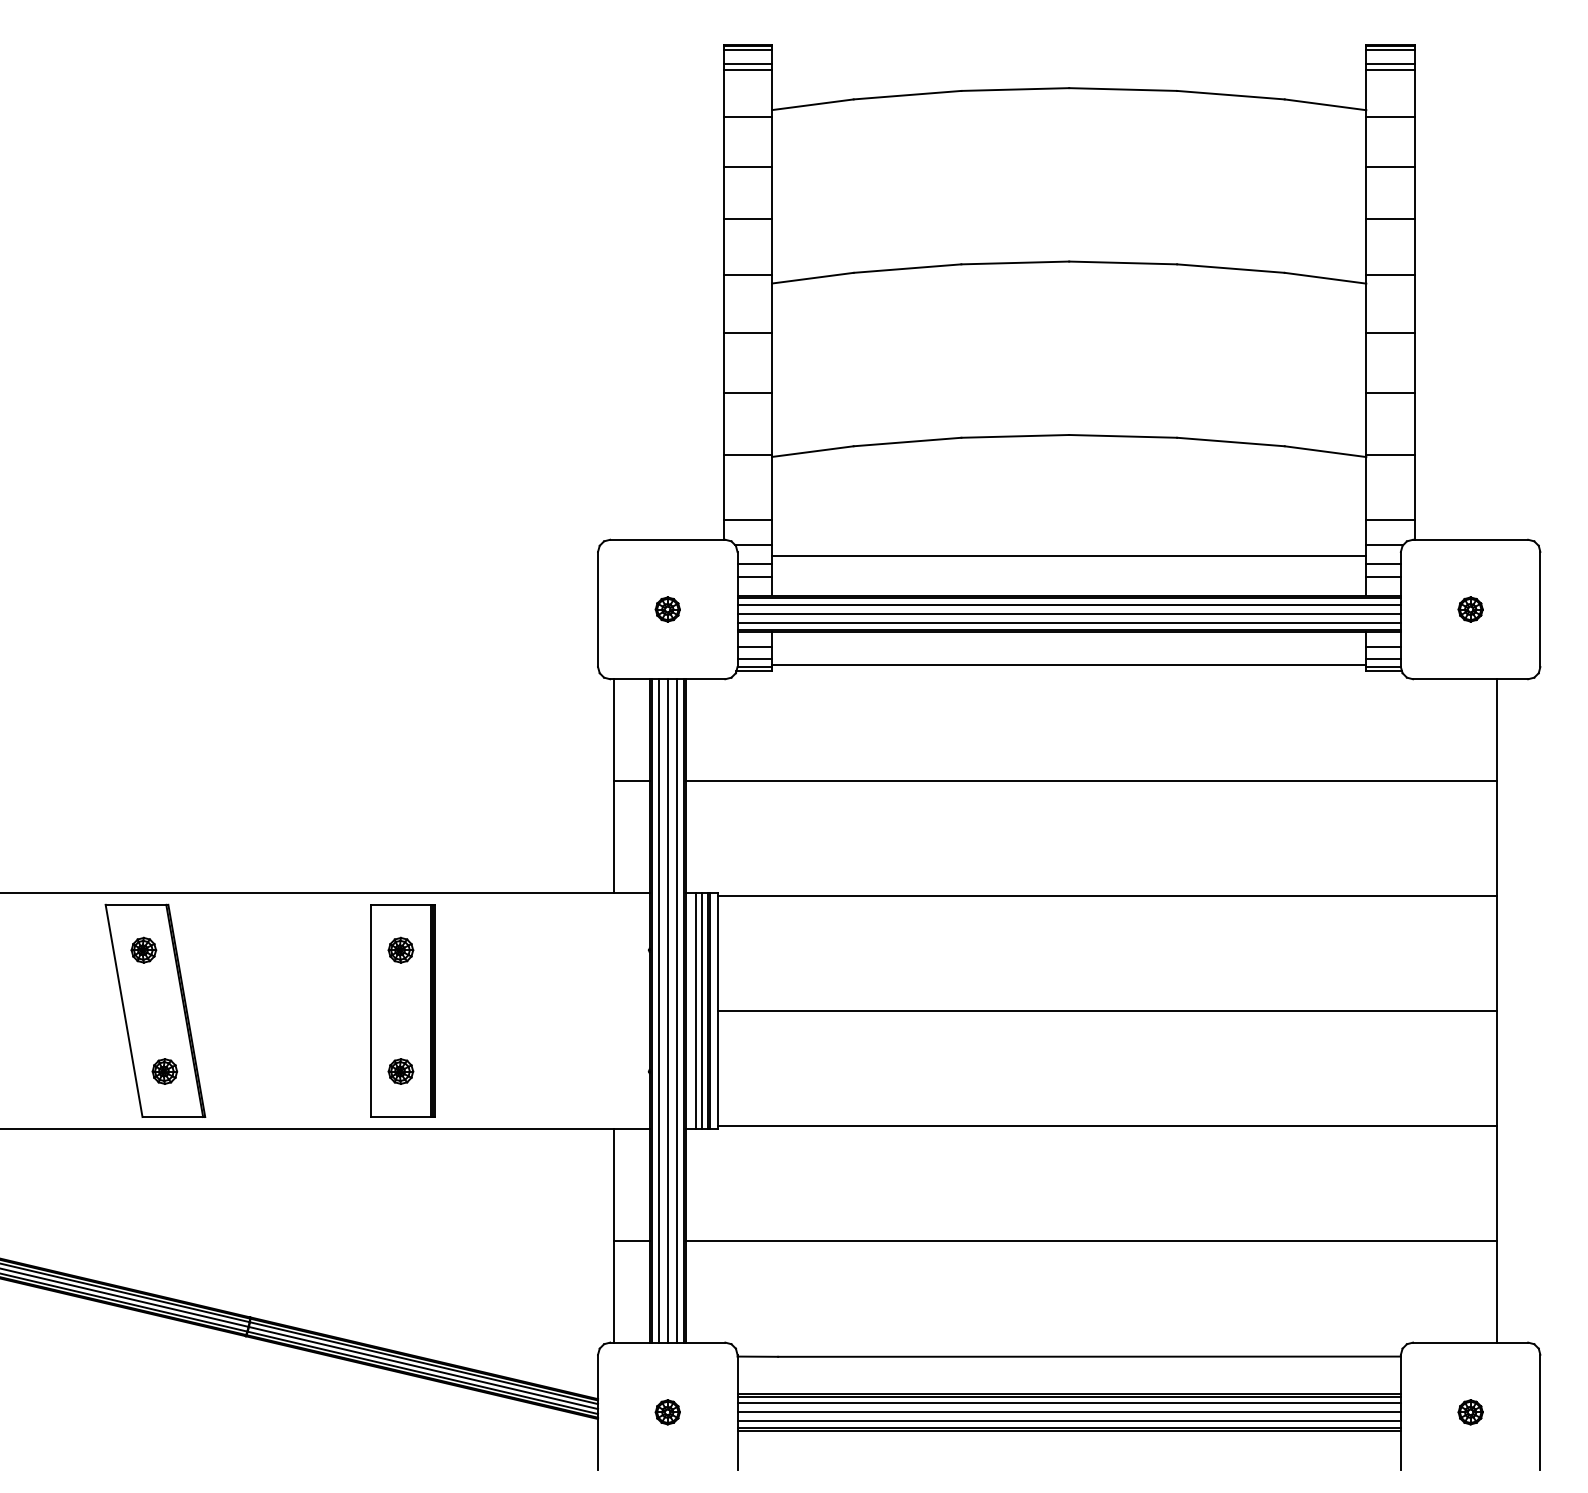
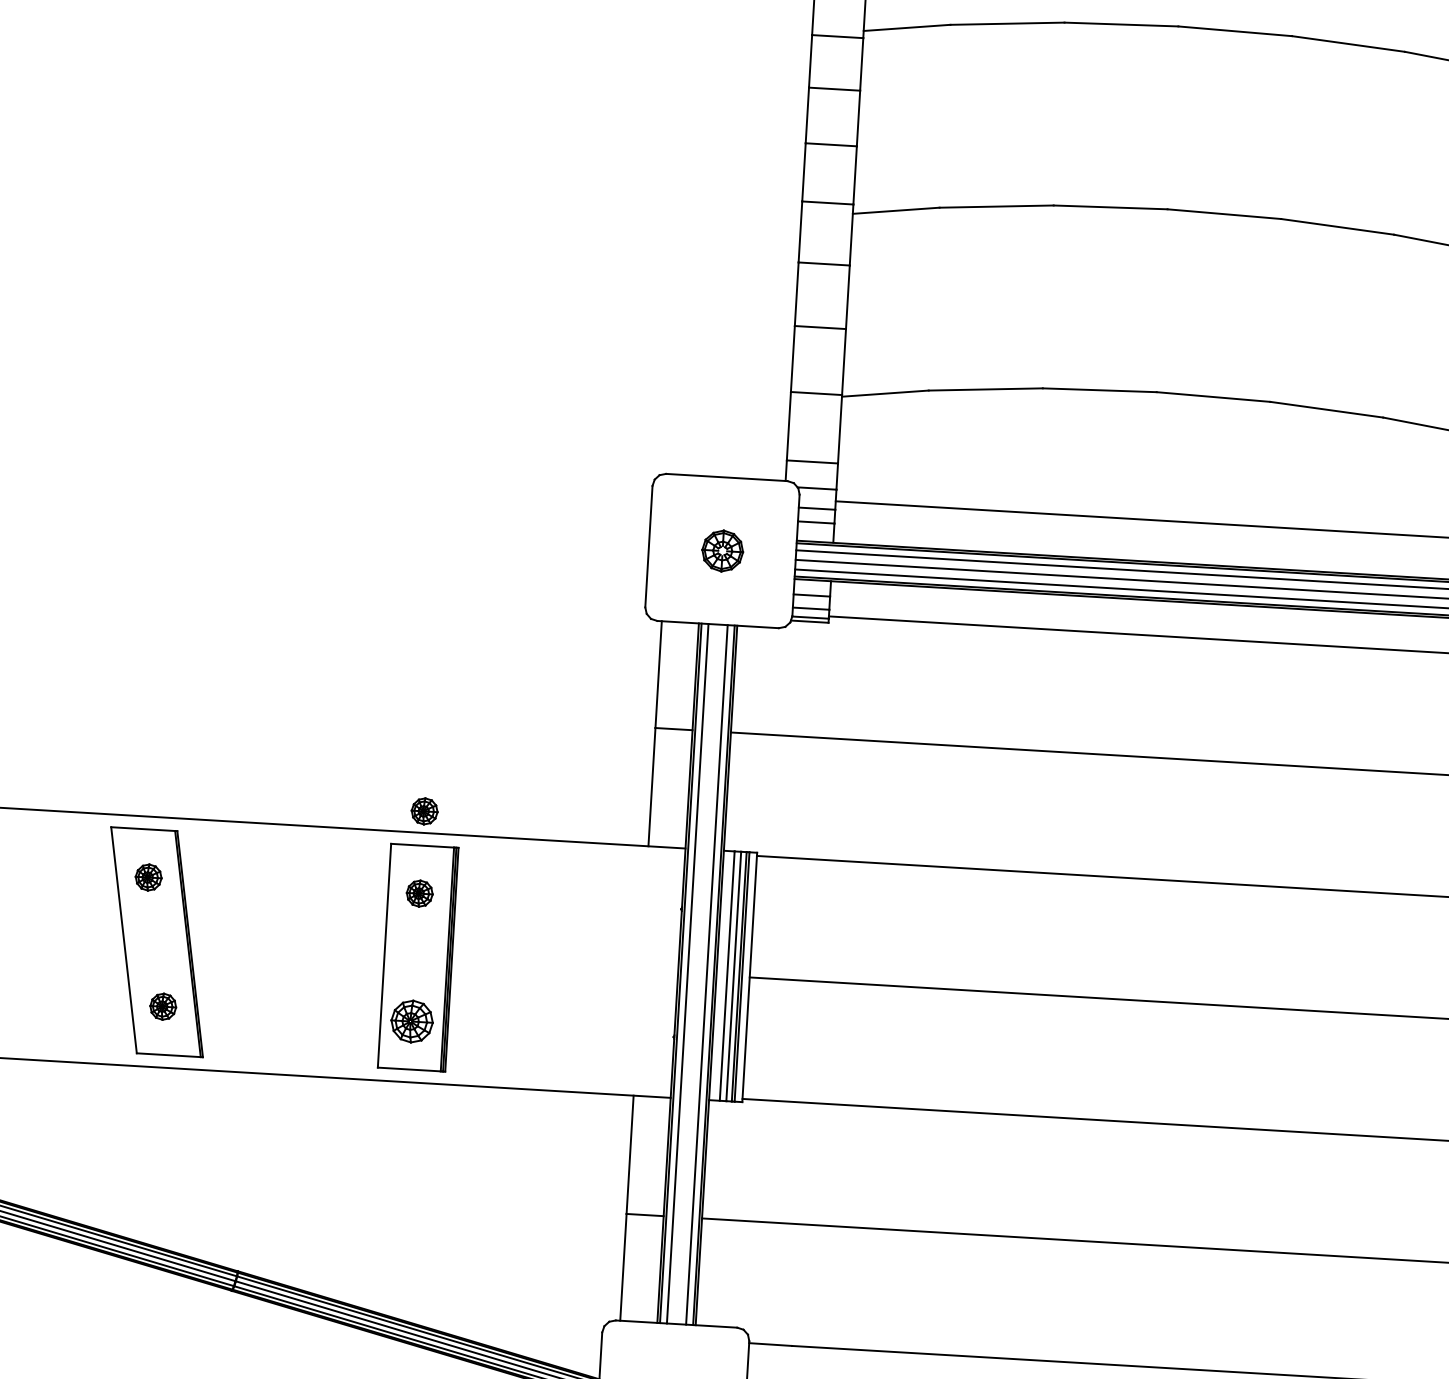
part: (667, 609) -> (722, 551), size x1.6
part: (400, 871) -> (424, 810), added
line: (667, 1010) -> (697, 973), removed
part: (400, 1071) -> (411, 1021), size x1.6

